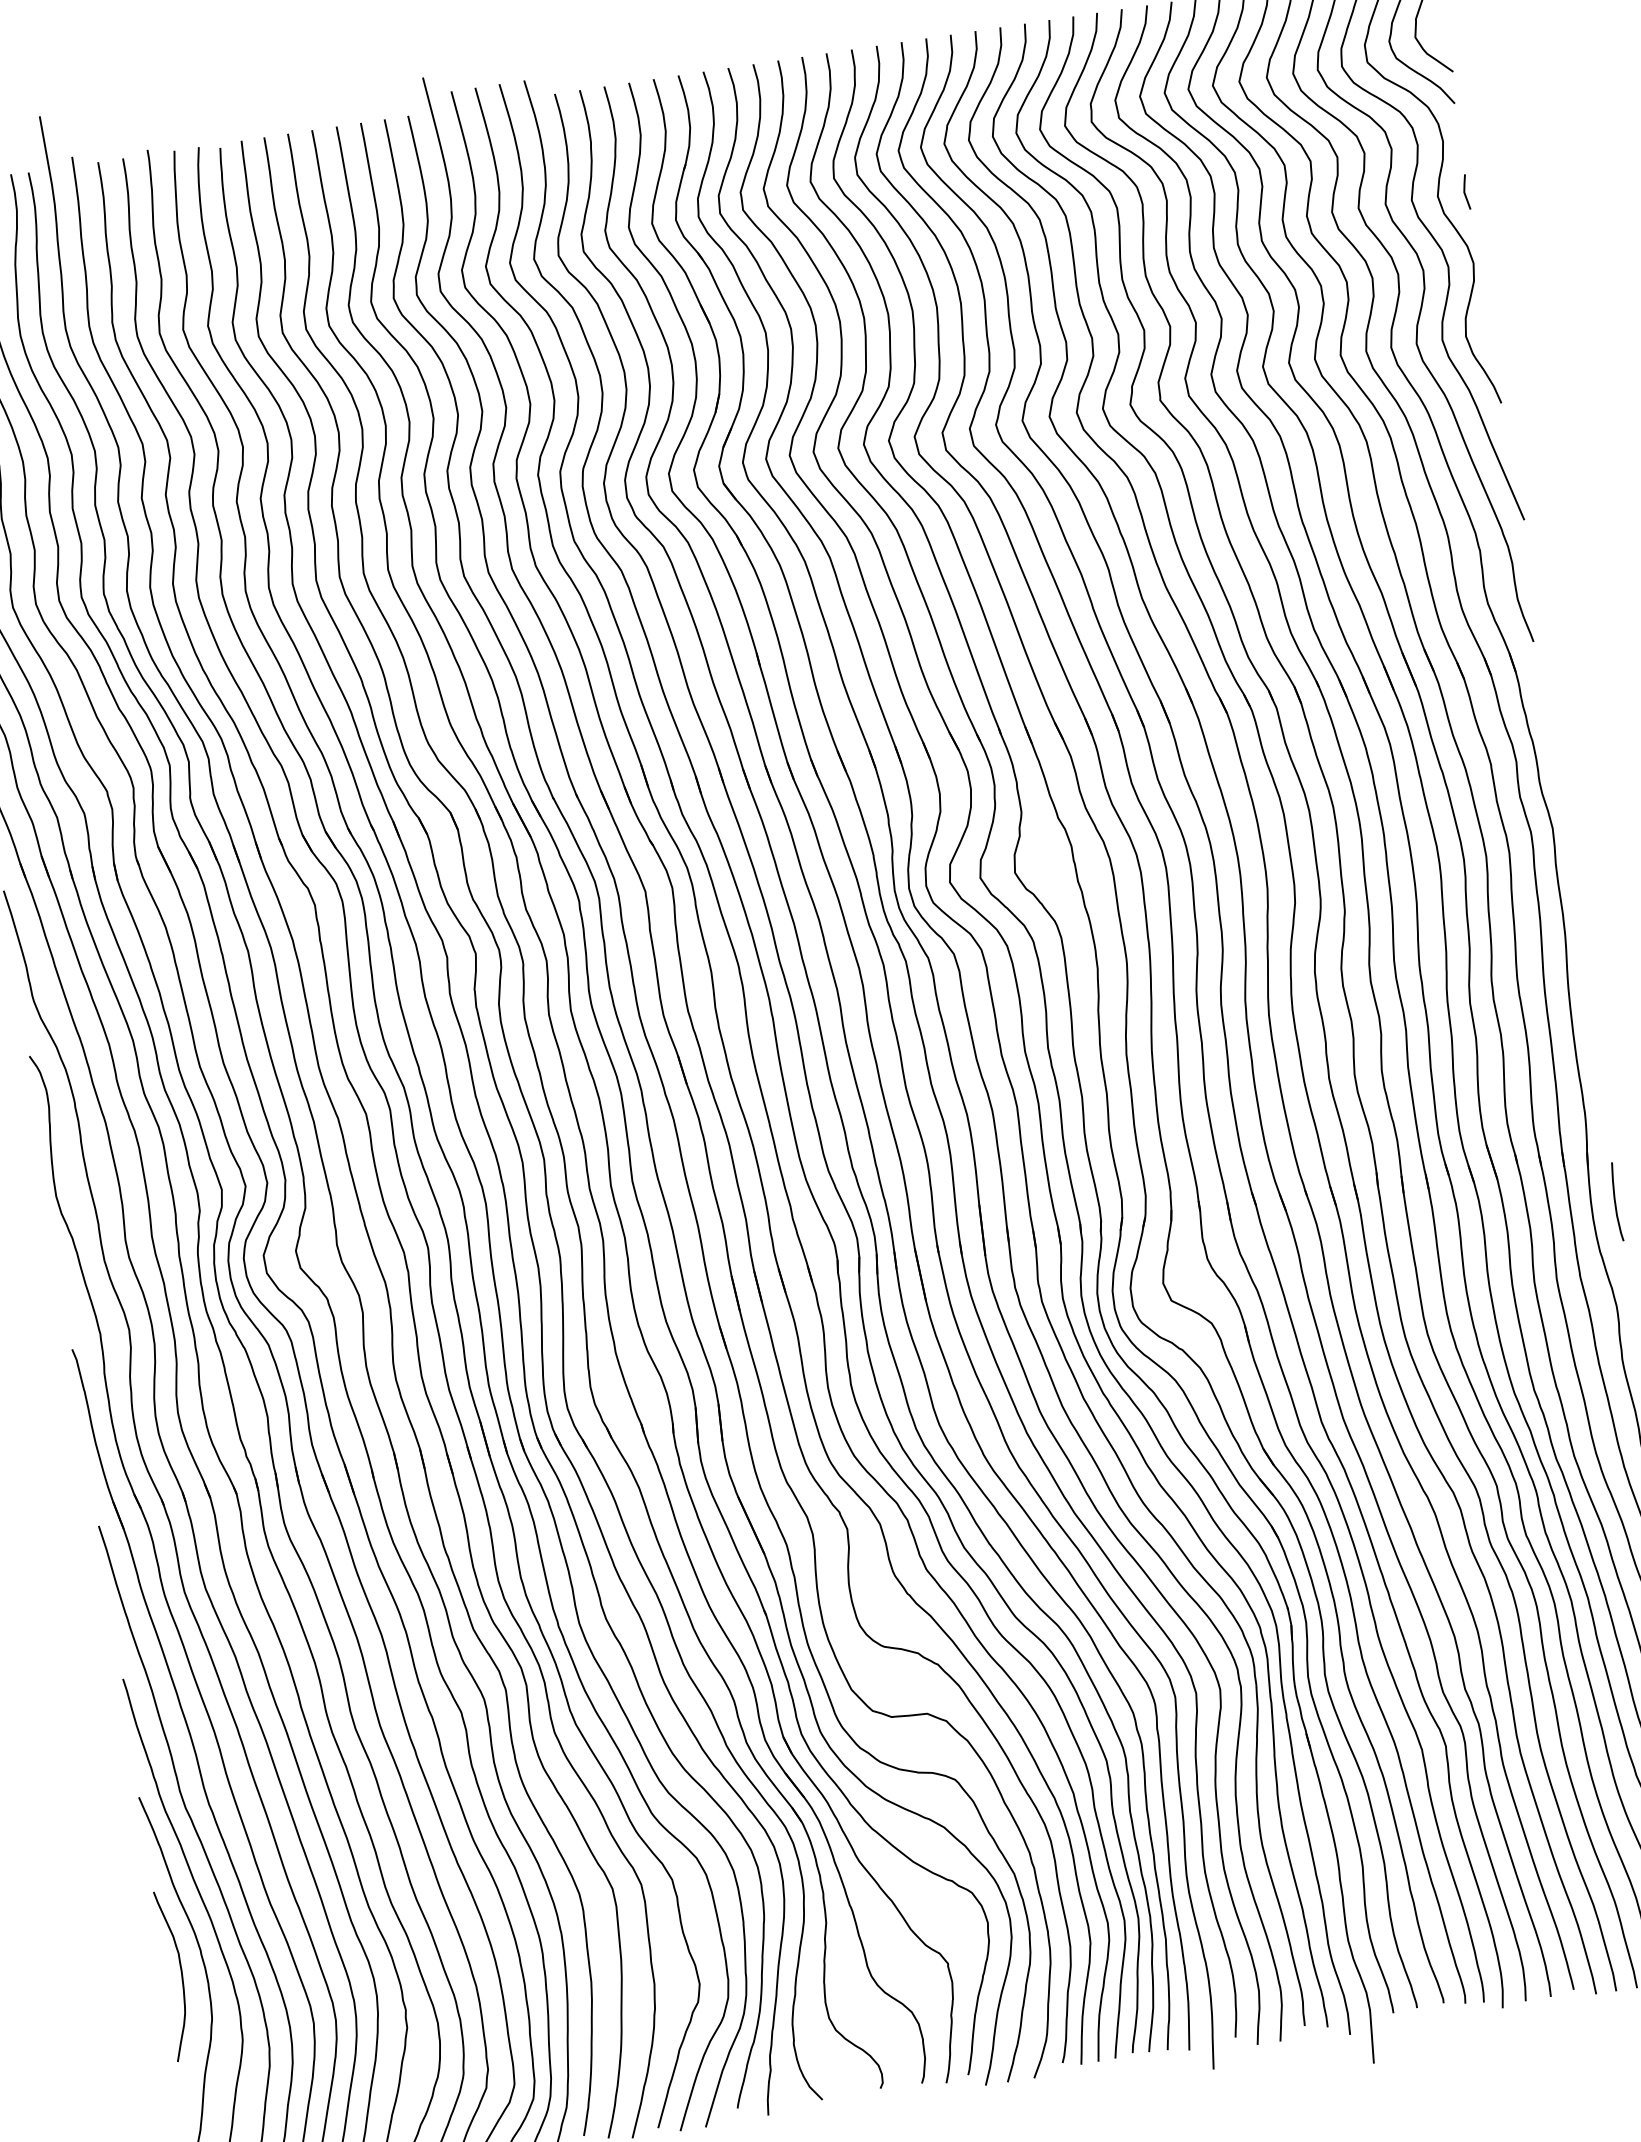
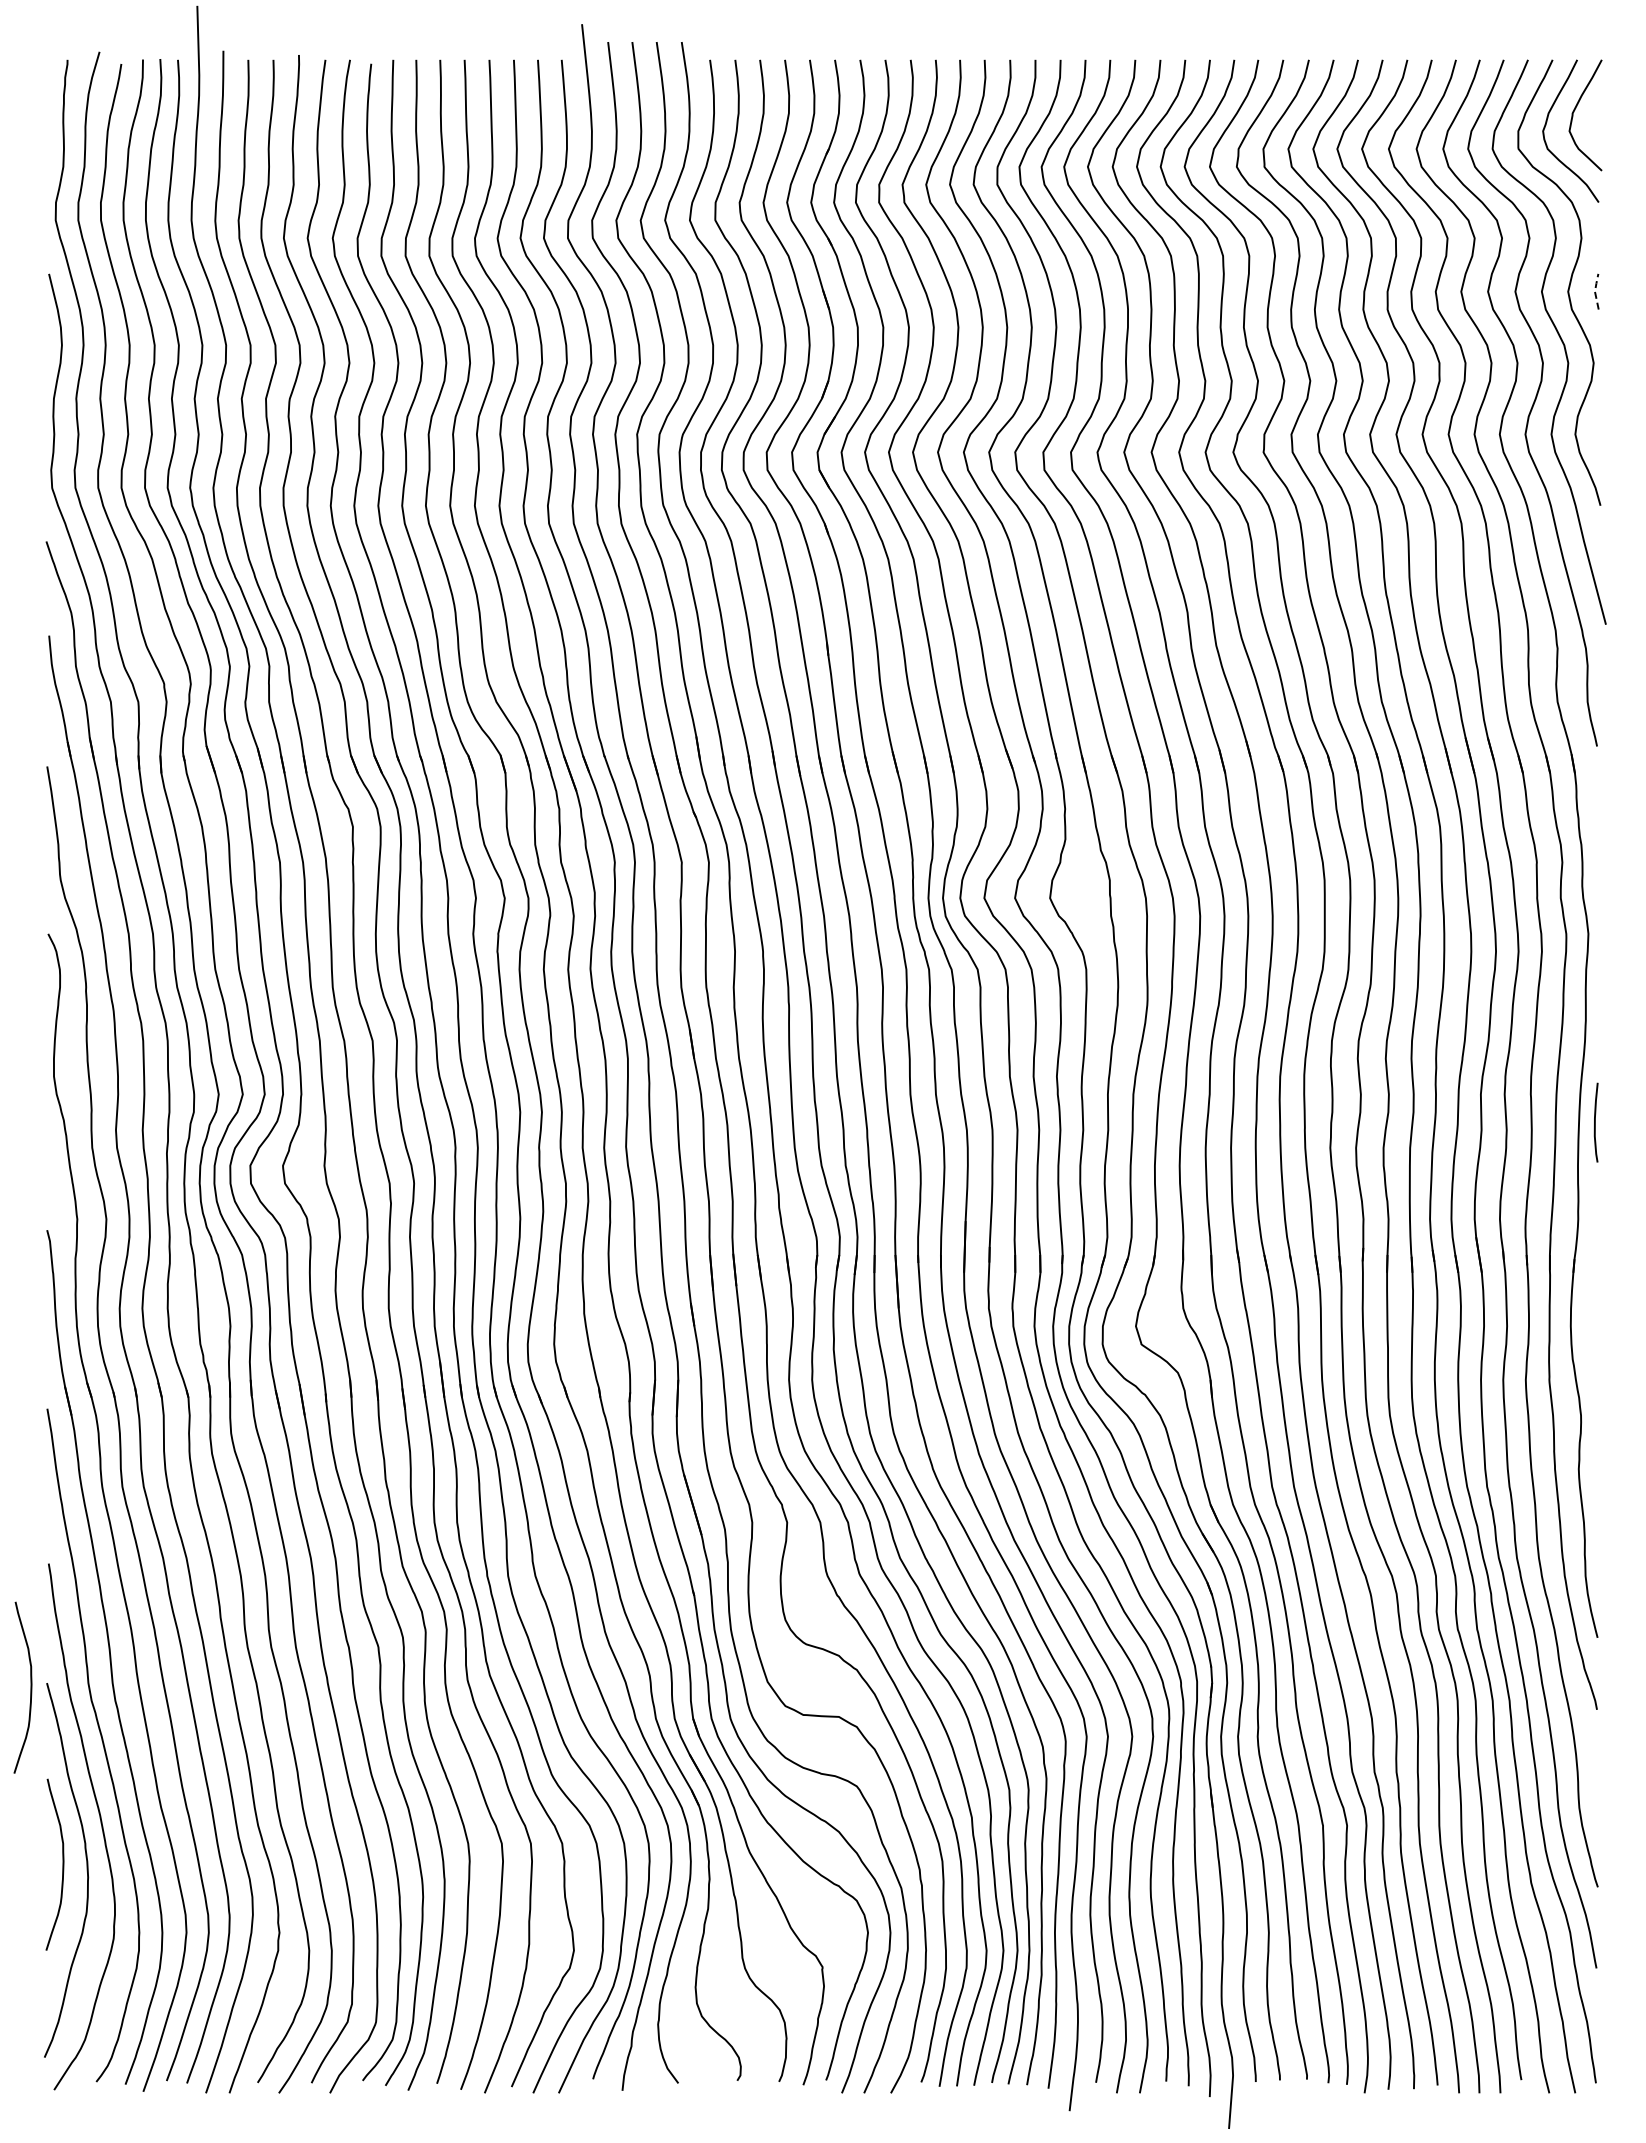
line: (1463, 192) -> (1594, 291), solid -> dashed
curve: (1615, 1201) -> (1595, 1122), moved
curve: (123, 1804) -> (30, 1687), added

